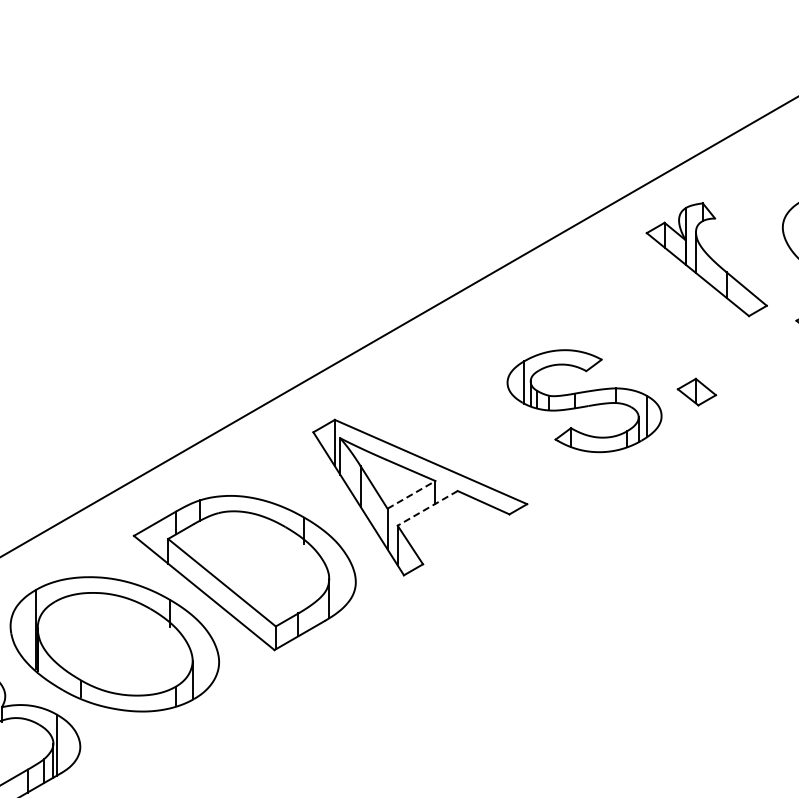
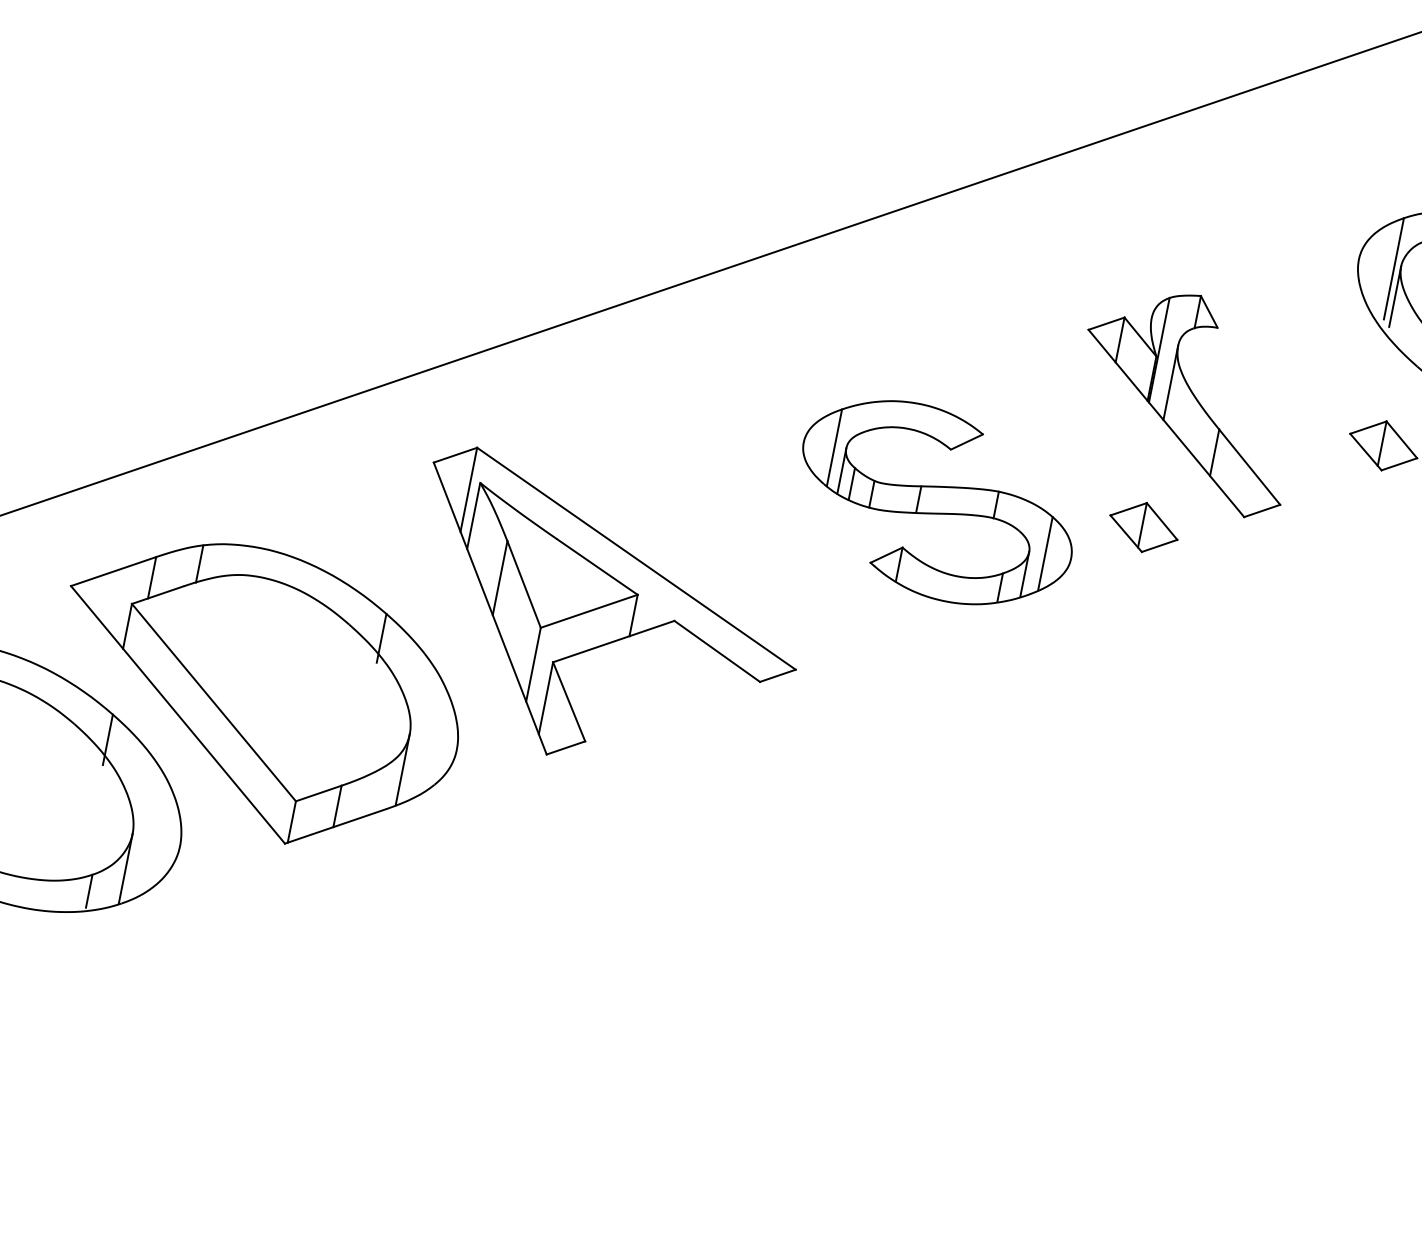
part: (706, 259) -> (1187, 399), moved
line: (411, 494) -> (589, 610), dashed -> solid
line: (427, 508) -> (613, 641), dashed -> solid

